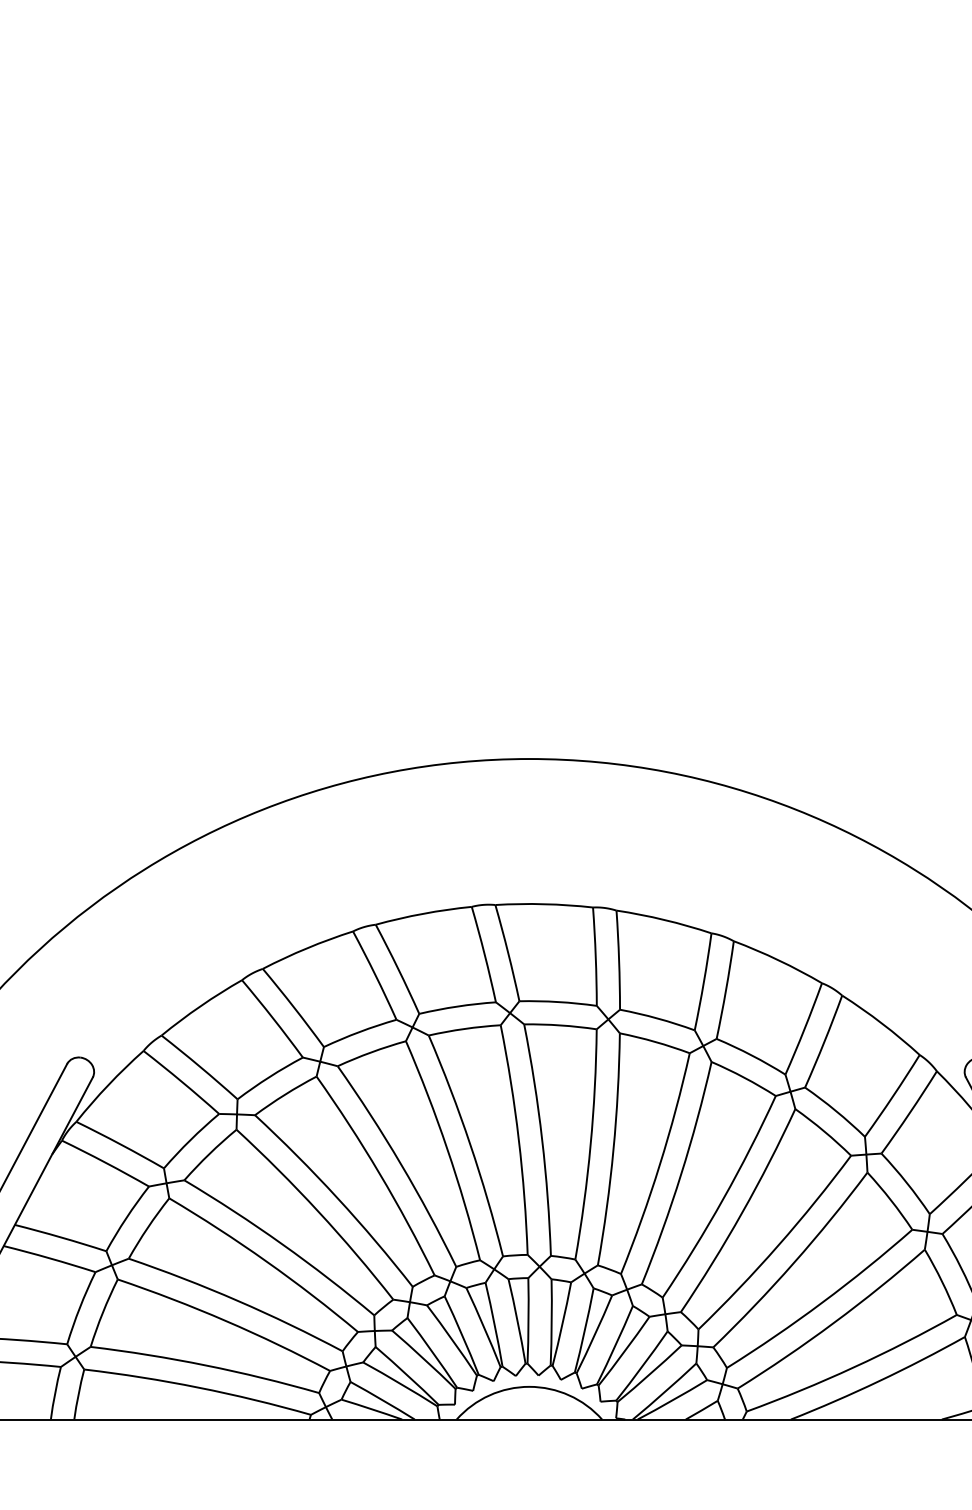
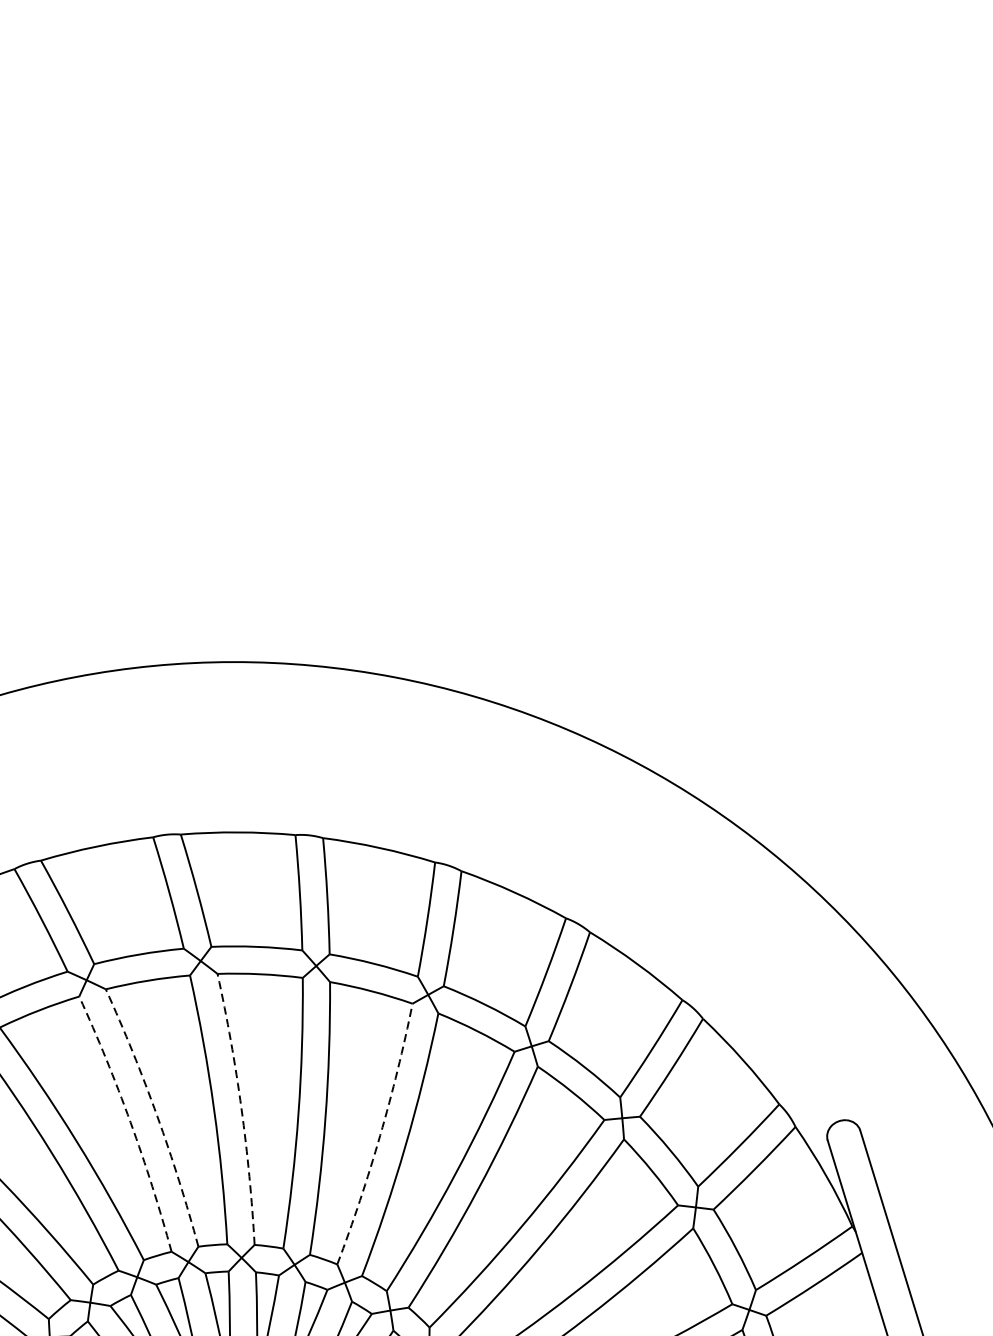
arc: (470, 1144) -> (241, 1108), solid -> dashed
arc: (590, 1144) -> (380, 1135), solid -> dashed
arc: (401, 1164) -> (157, 1116), solid -> dashed
arc: (379, 1173) -> (130, 1122), solid -> dashed

